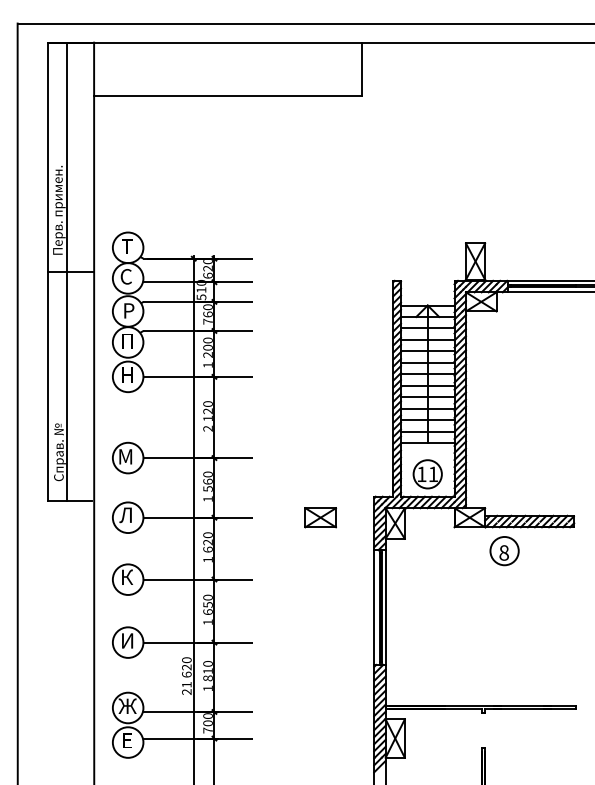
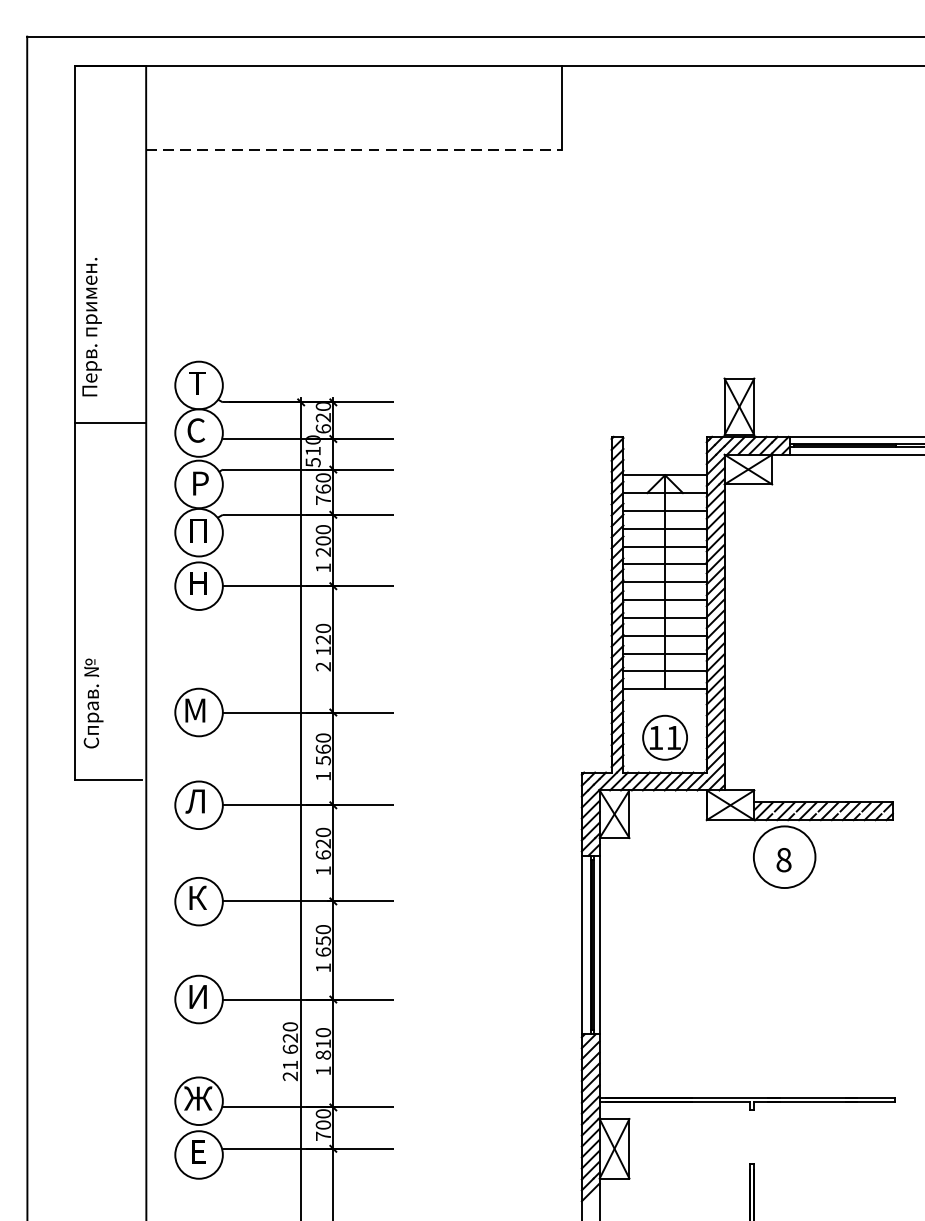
line: (227, 96) -> (353, 150), solid -> dashed
line: (67, 271) -> (104, 422), removed
part: (320, 517) -> (498, 804), removed
circle: (504, 550) -> (784, 856), size x1.4

